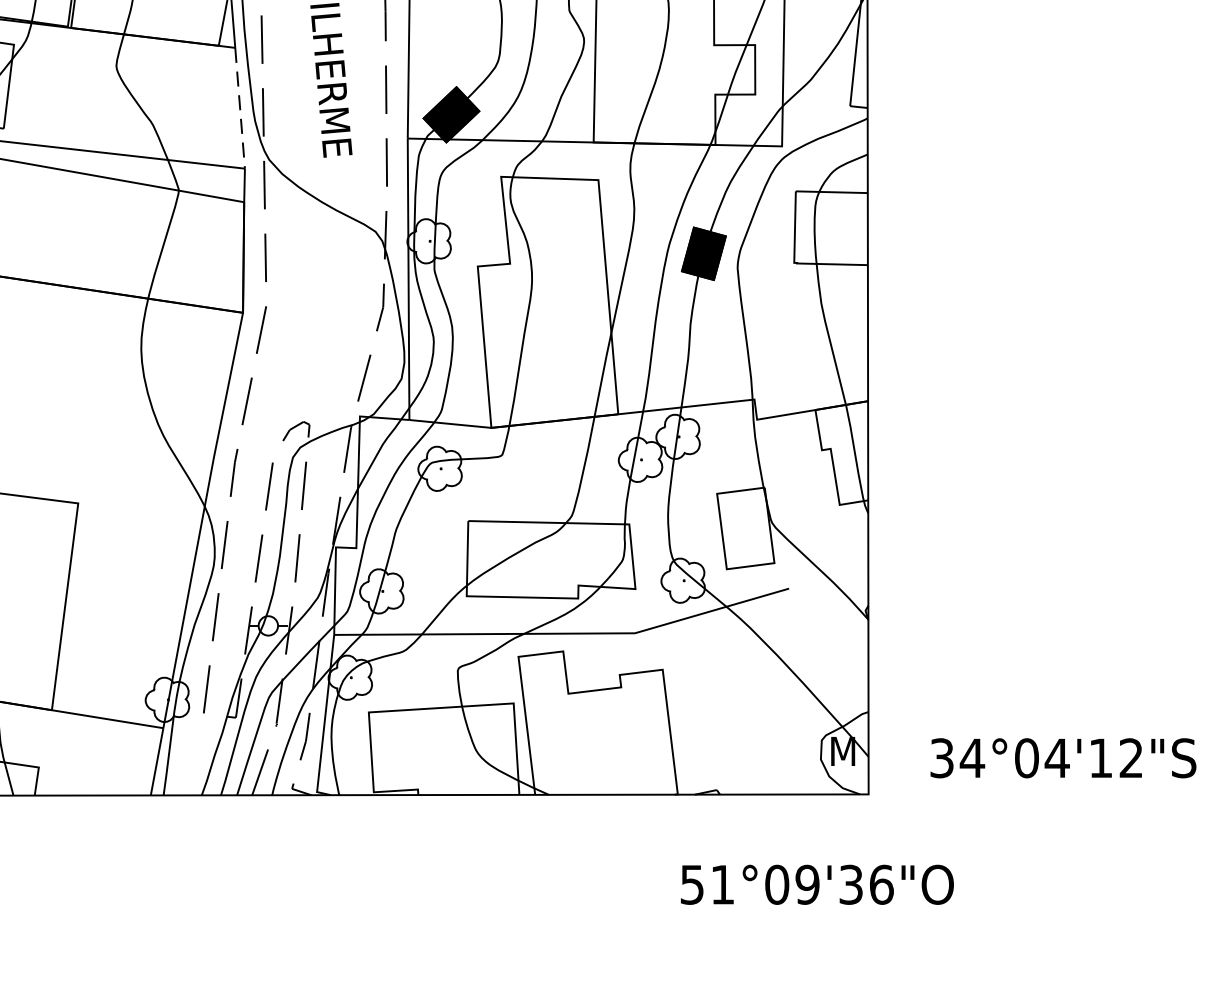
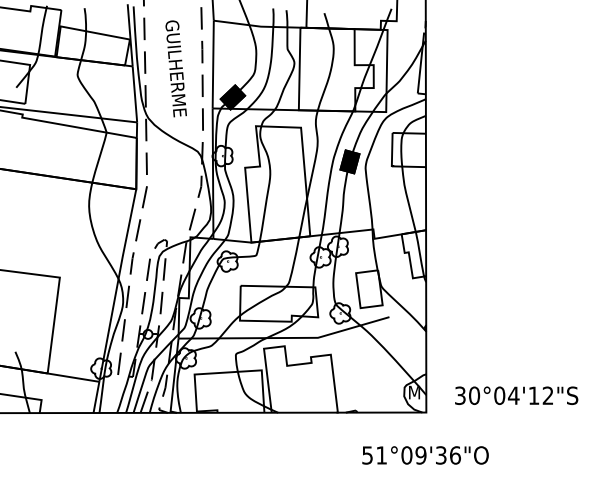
line: (241, 110) -> (135, 95), dashed -> solid
text: (972, 757) -> (474, 395), 34°04'12"S -> 30°04'12"S
text: (817, 884) -> (425, 455), moved

